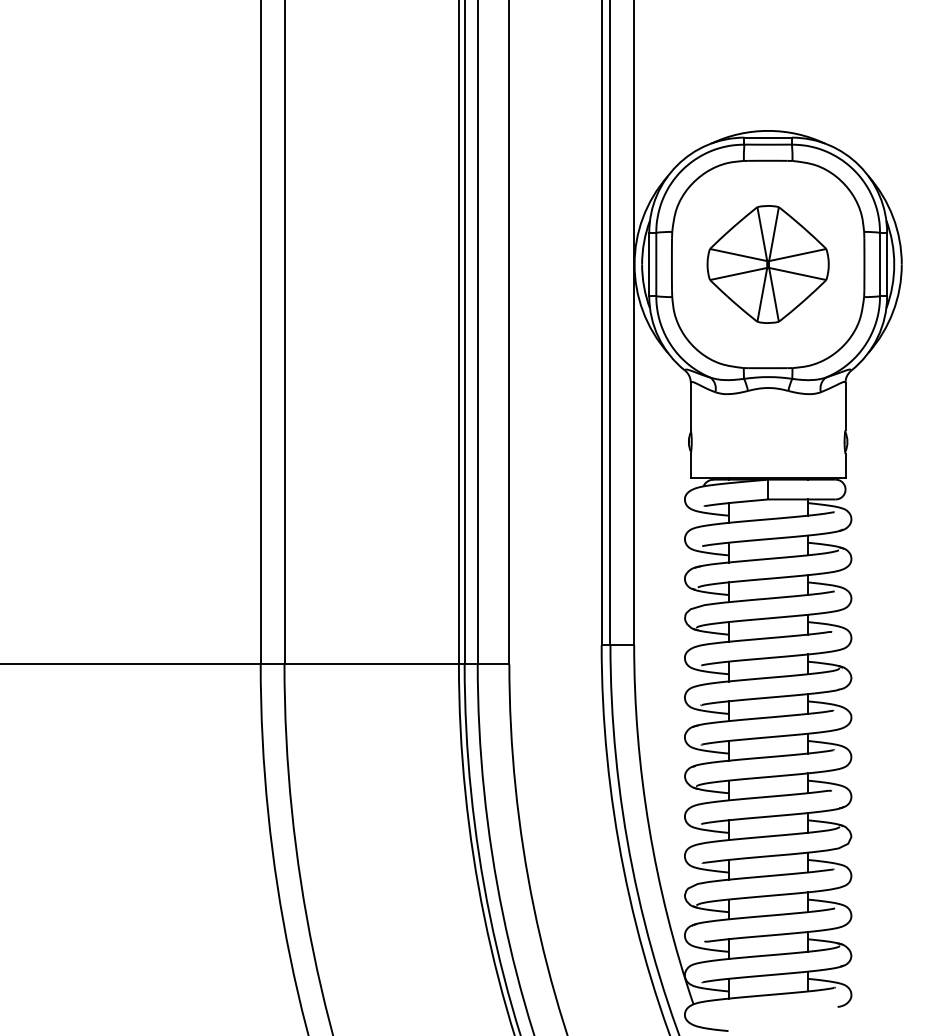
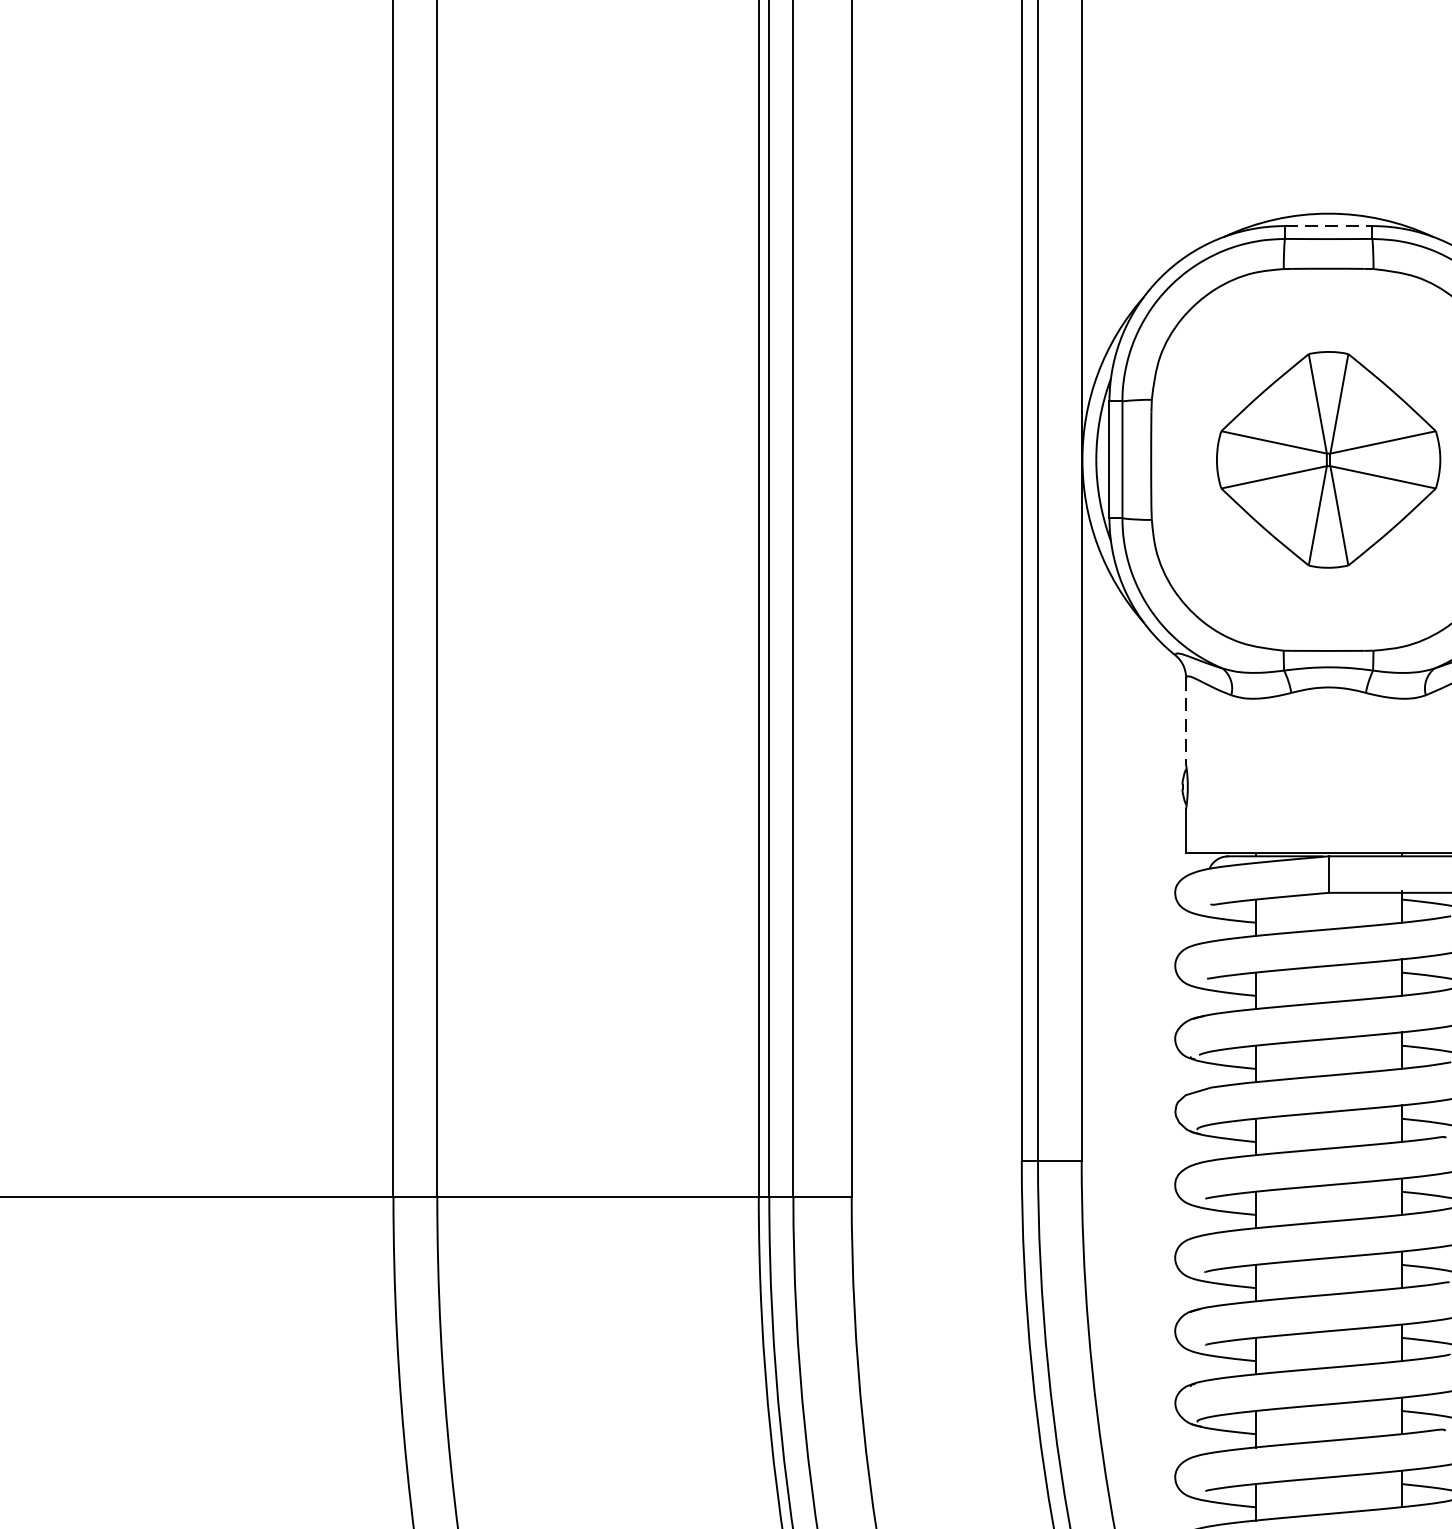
line: (768, 137) -> (1329, 225), solid -> dashed
line: (690, 406) -> (1185, 721), solid -> dashed

